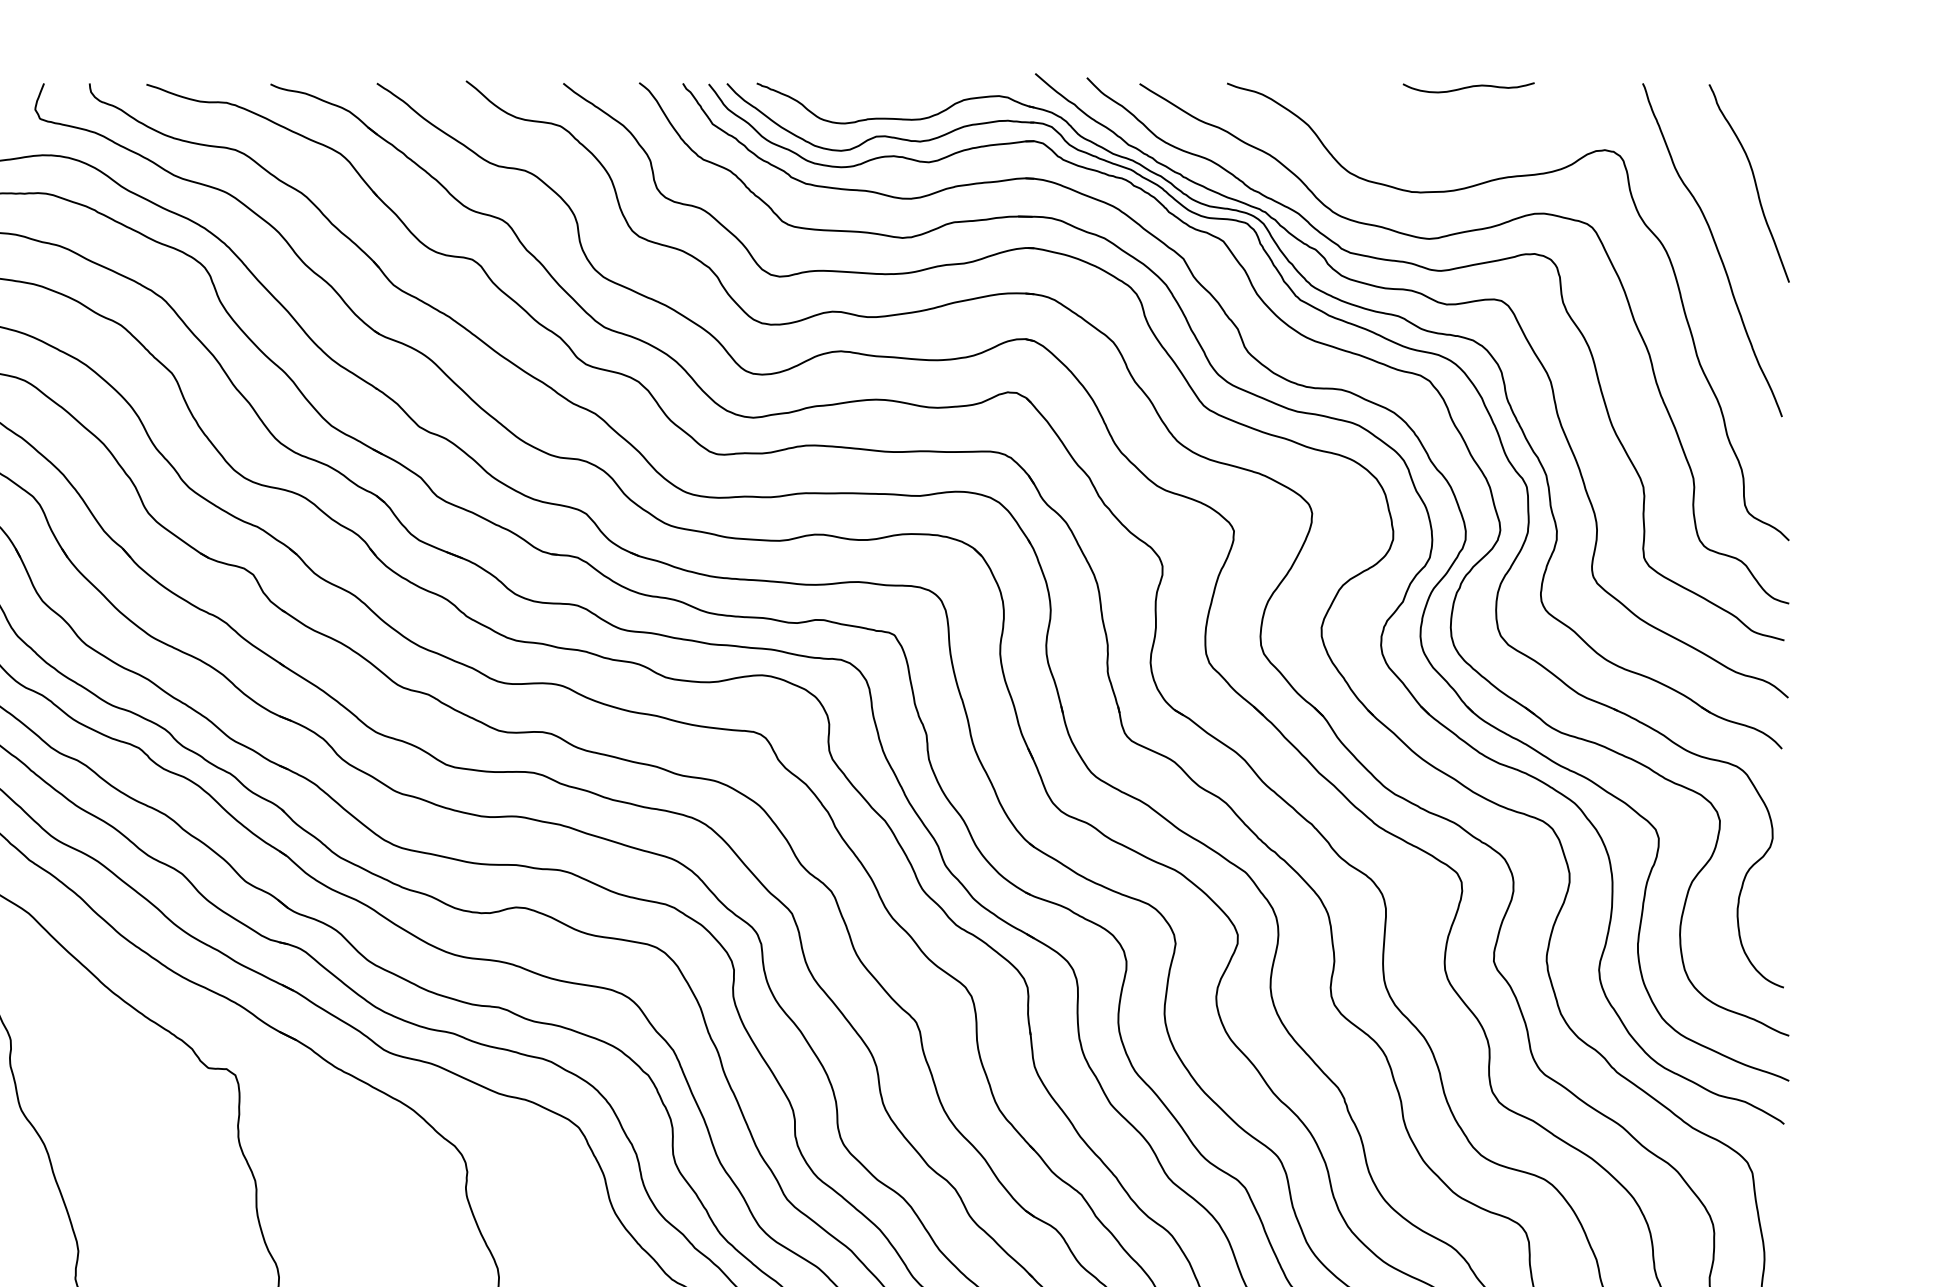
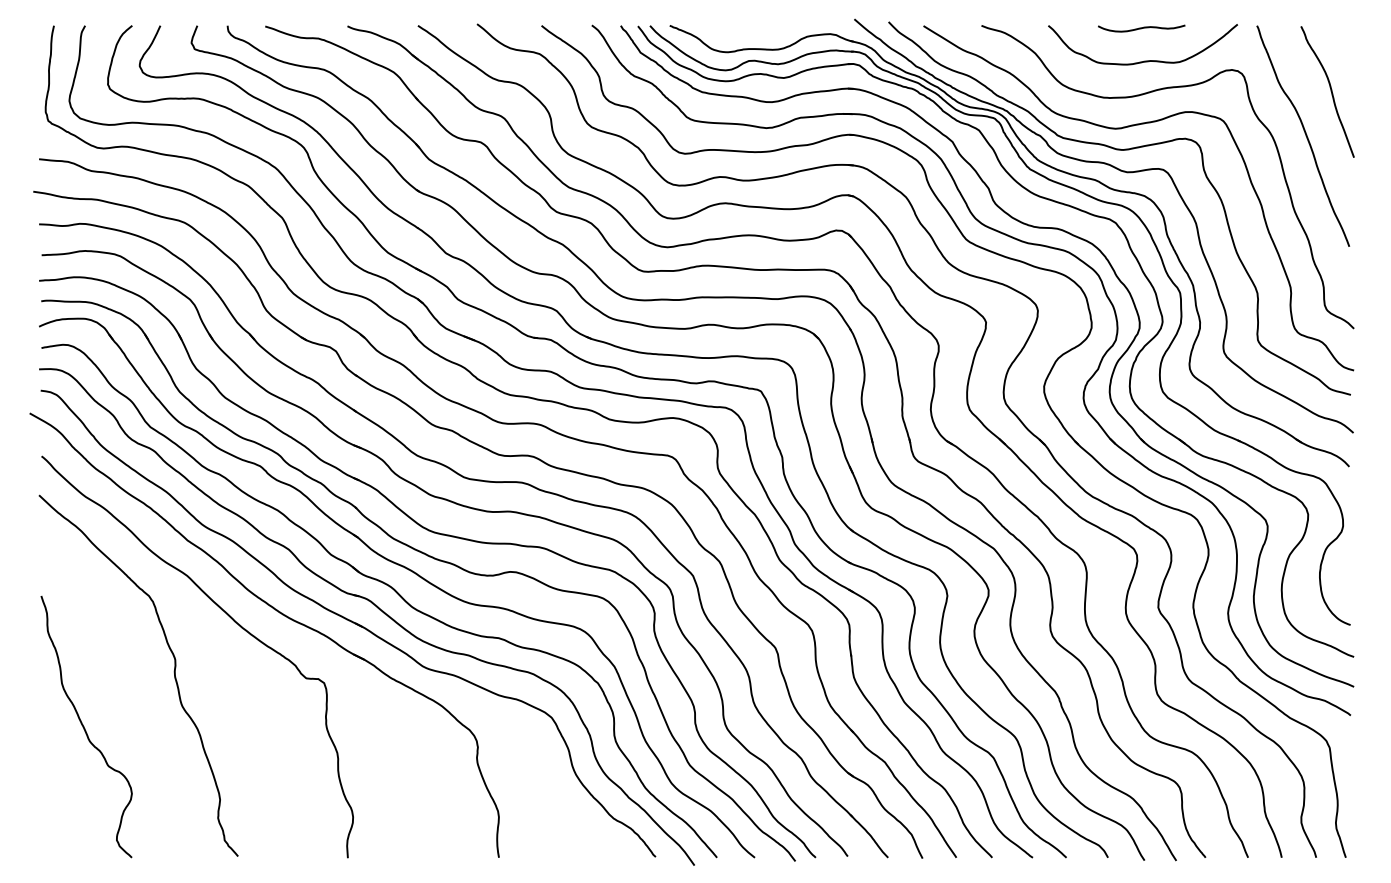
curve: (1472, 135) -> (1144, 60), added

